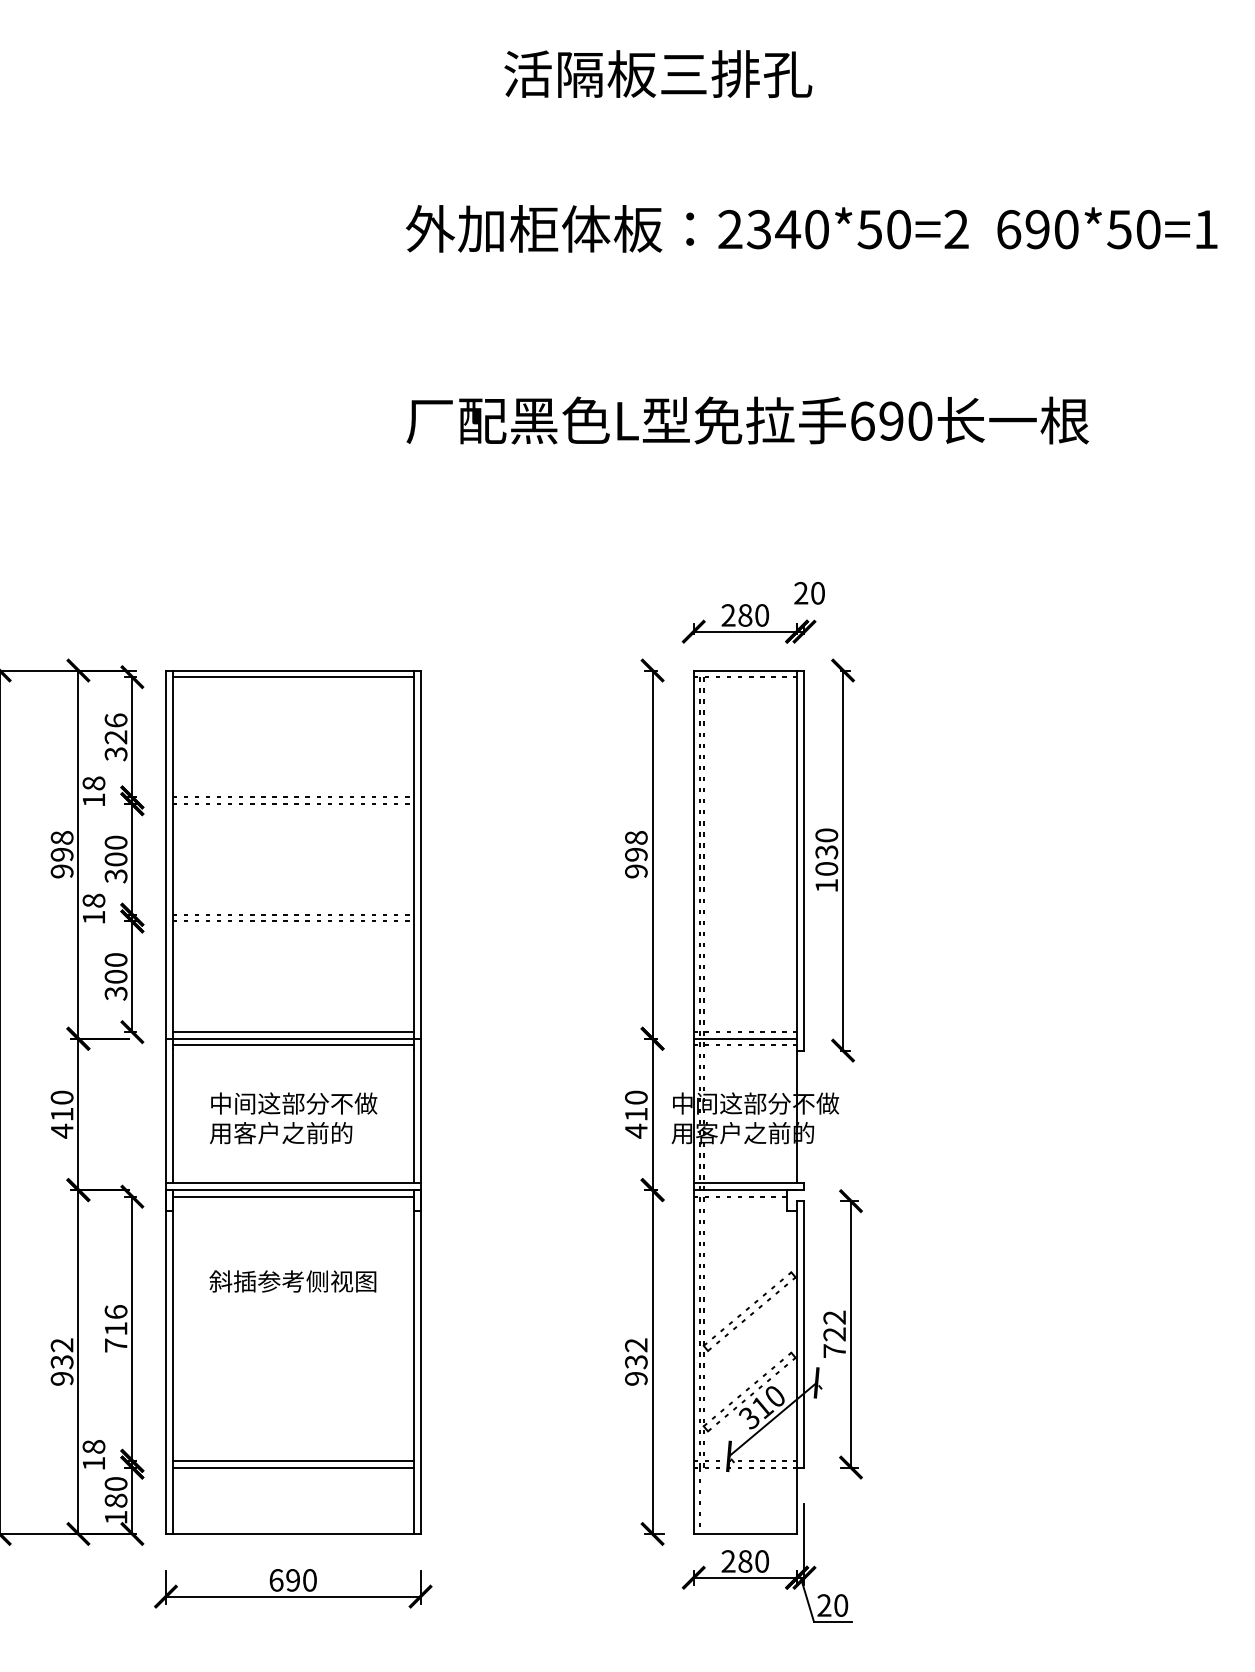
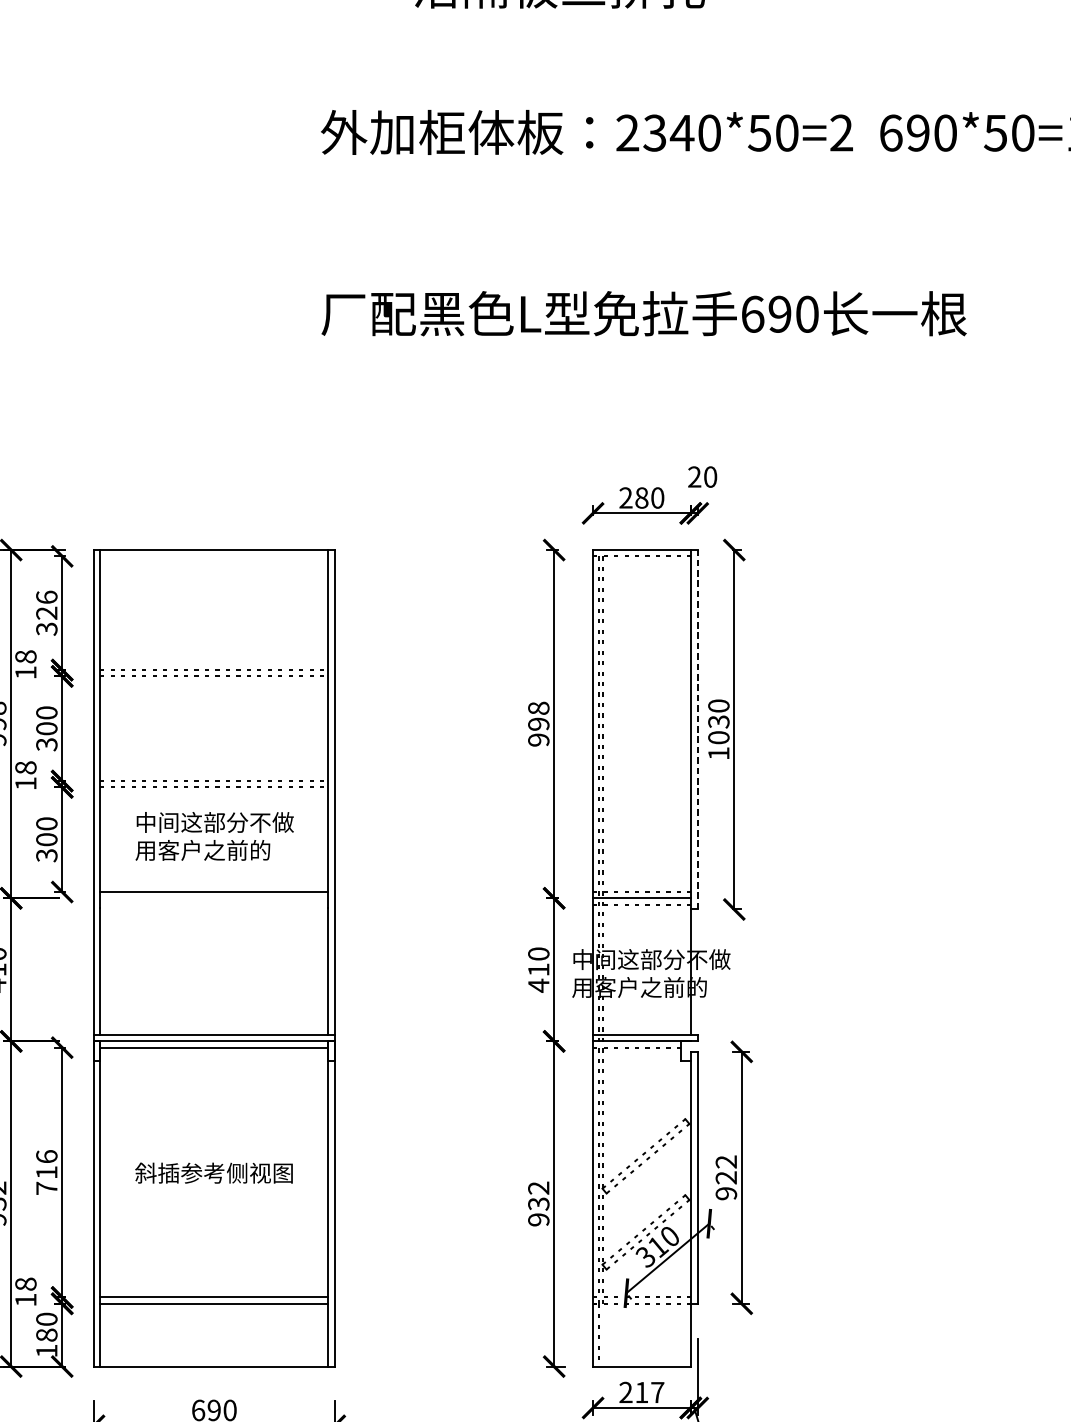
line: (292, 677) -> (213, 556), removed
line: (804, 860) -> (697, 729), solid -> dashed
line: (292, 1038) -> (213, 898), removed
line: (292, 1045) -> (213, 904), removed
text: (293, 1118) -> (214, 836), moved
text: (292, 1281) -> (213, 1173), moved
text: (834, 1351) -> (726, 1194), 722 -> 922
text: (753, 1561) -> (649, 1392), 280 -> 217

